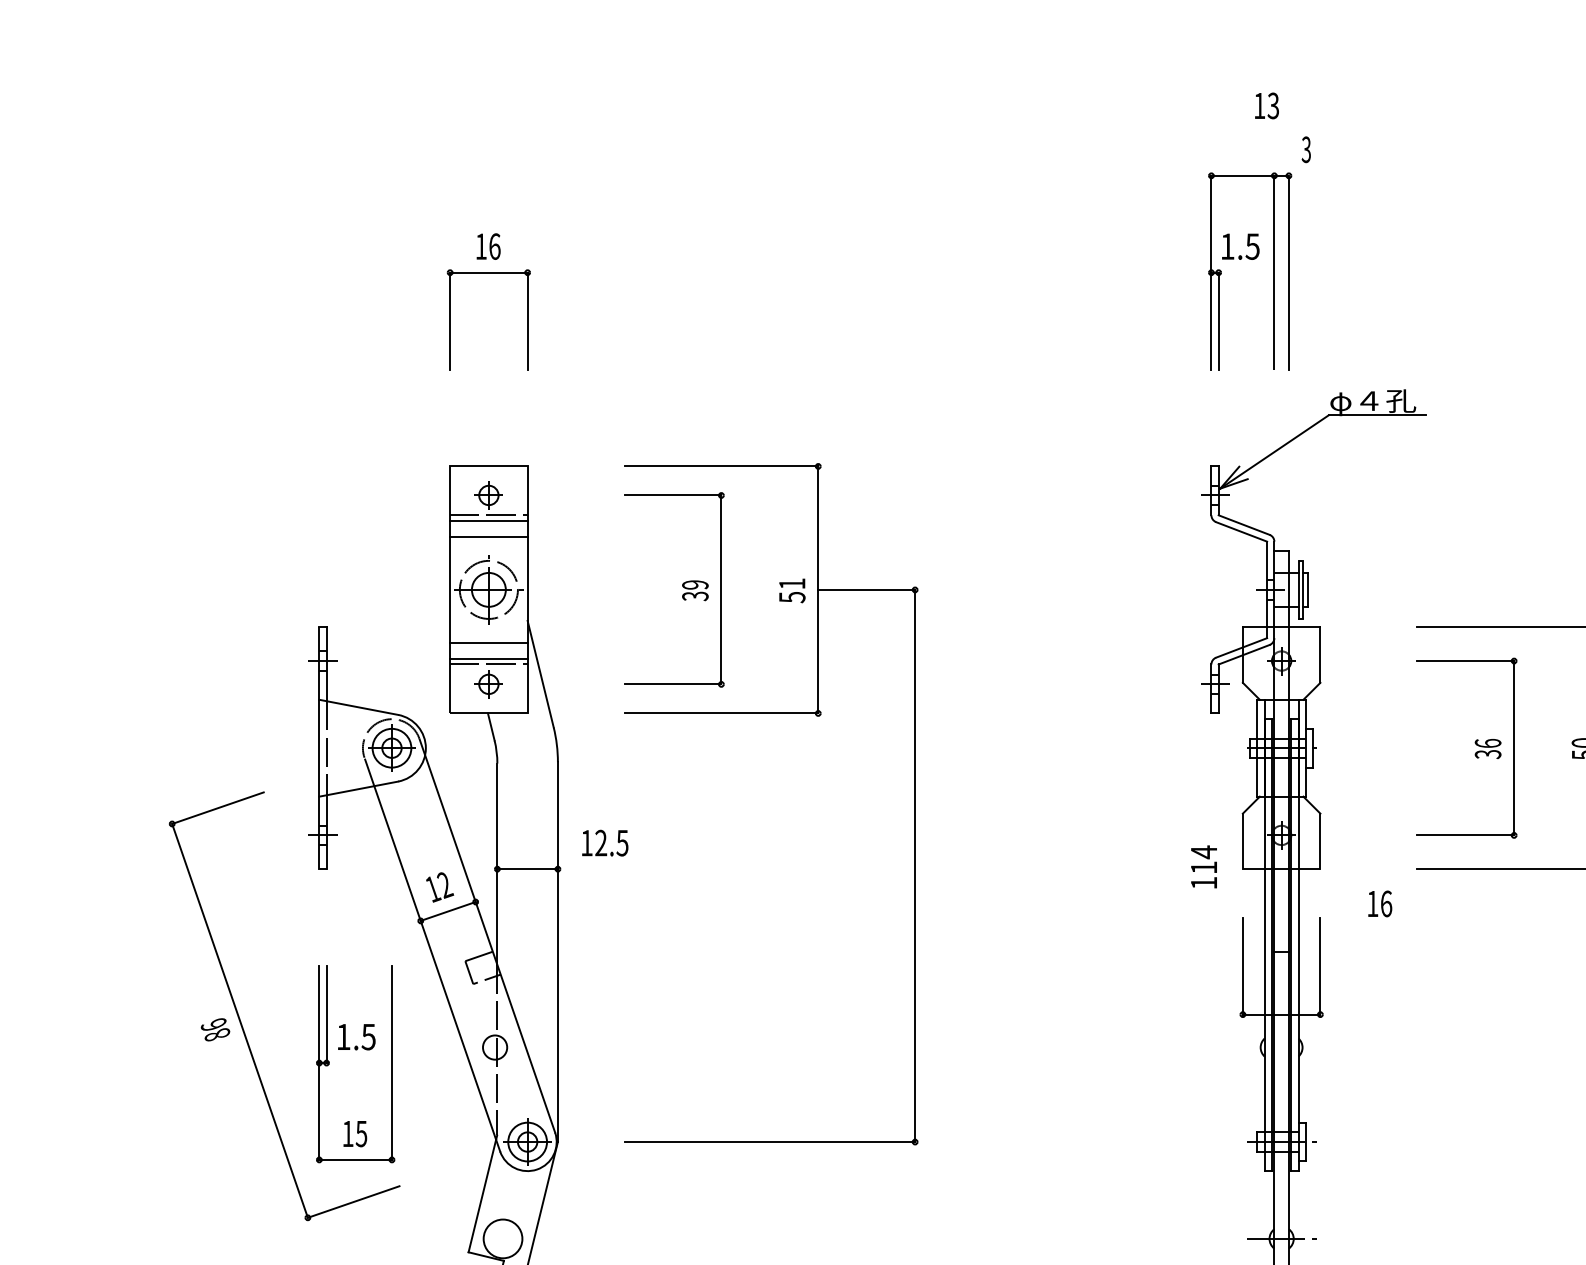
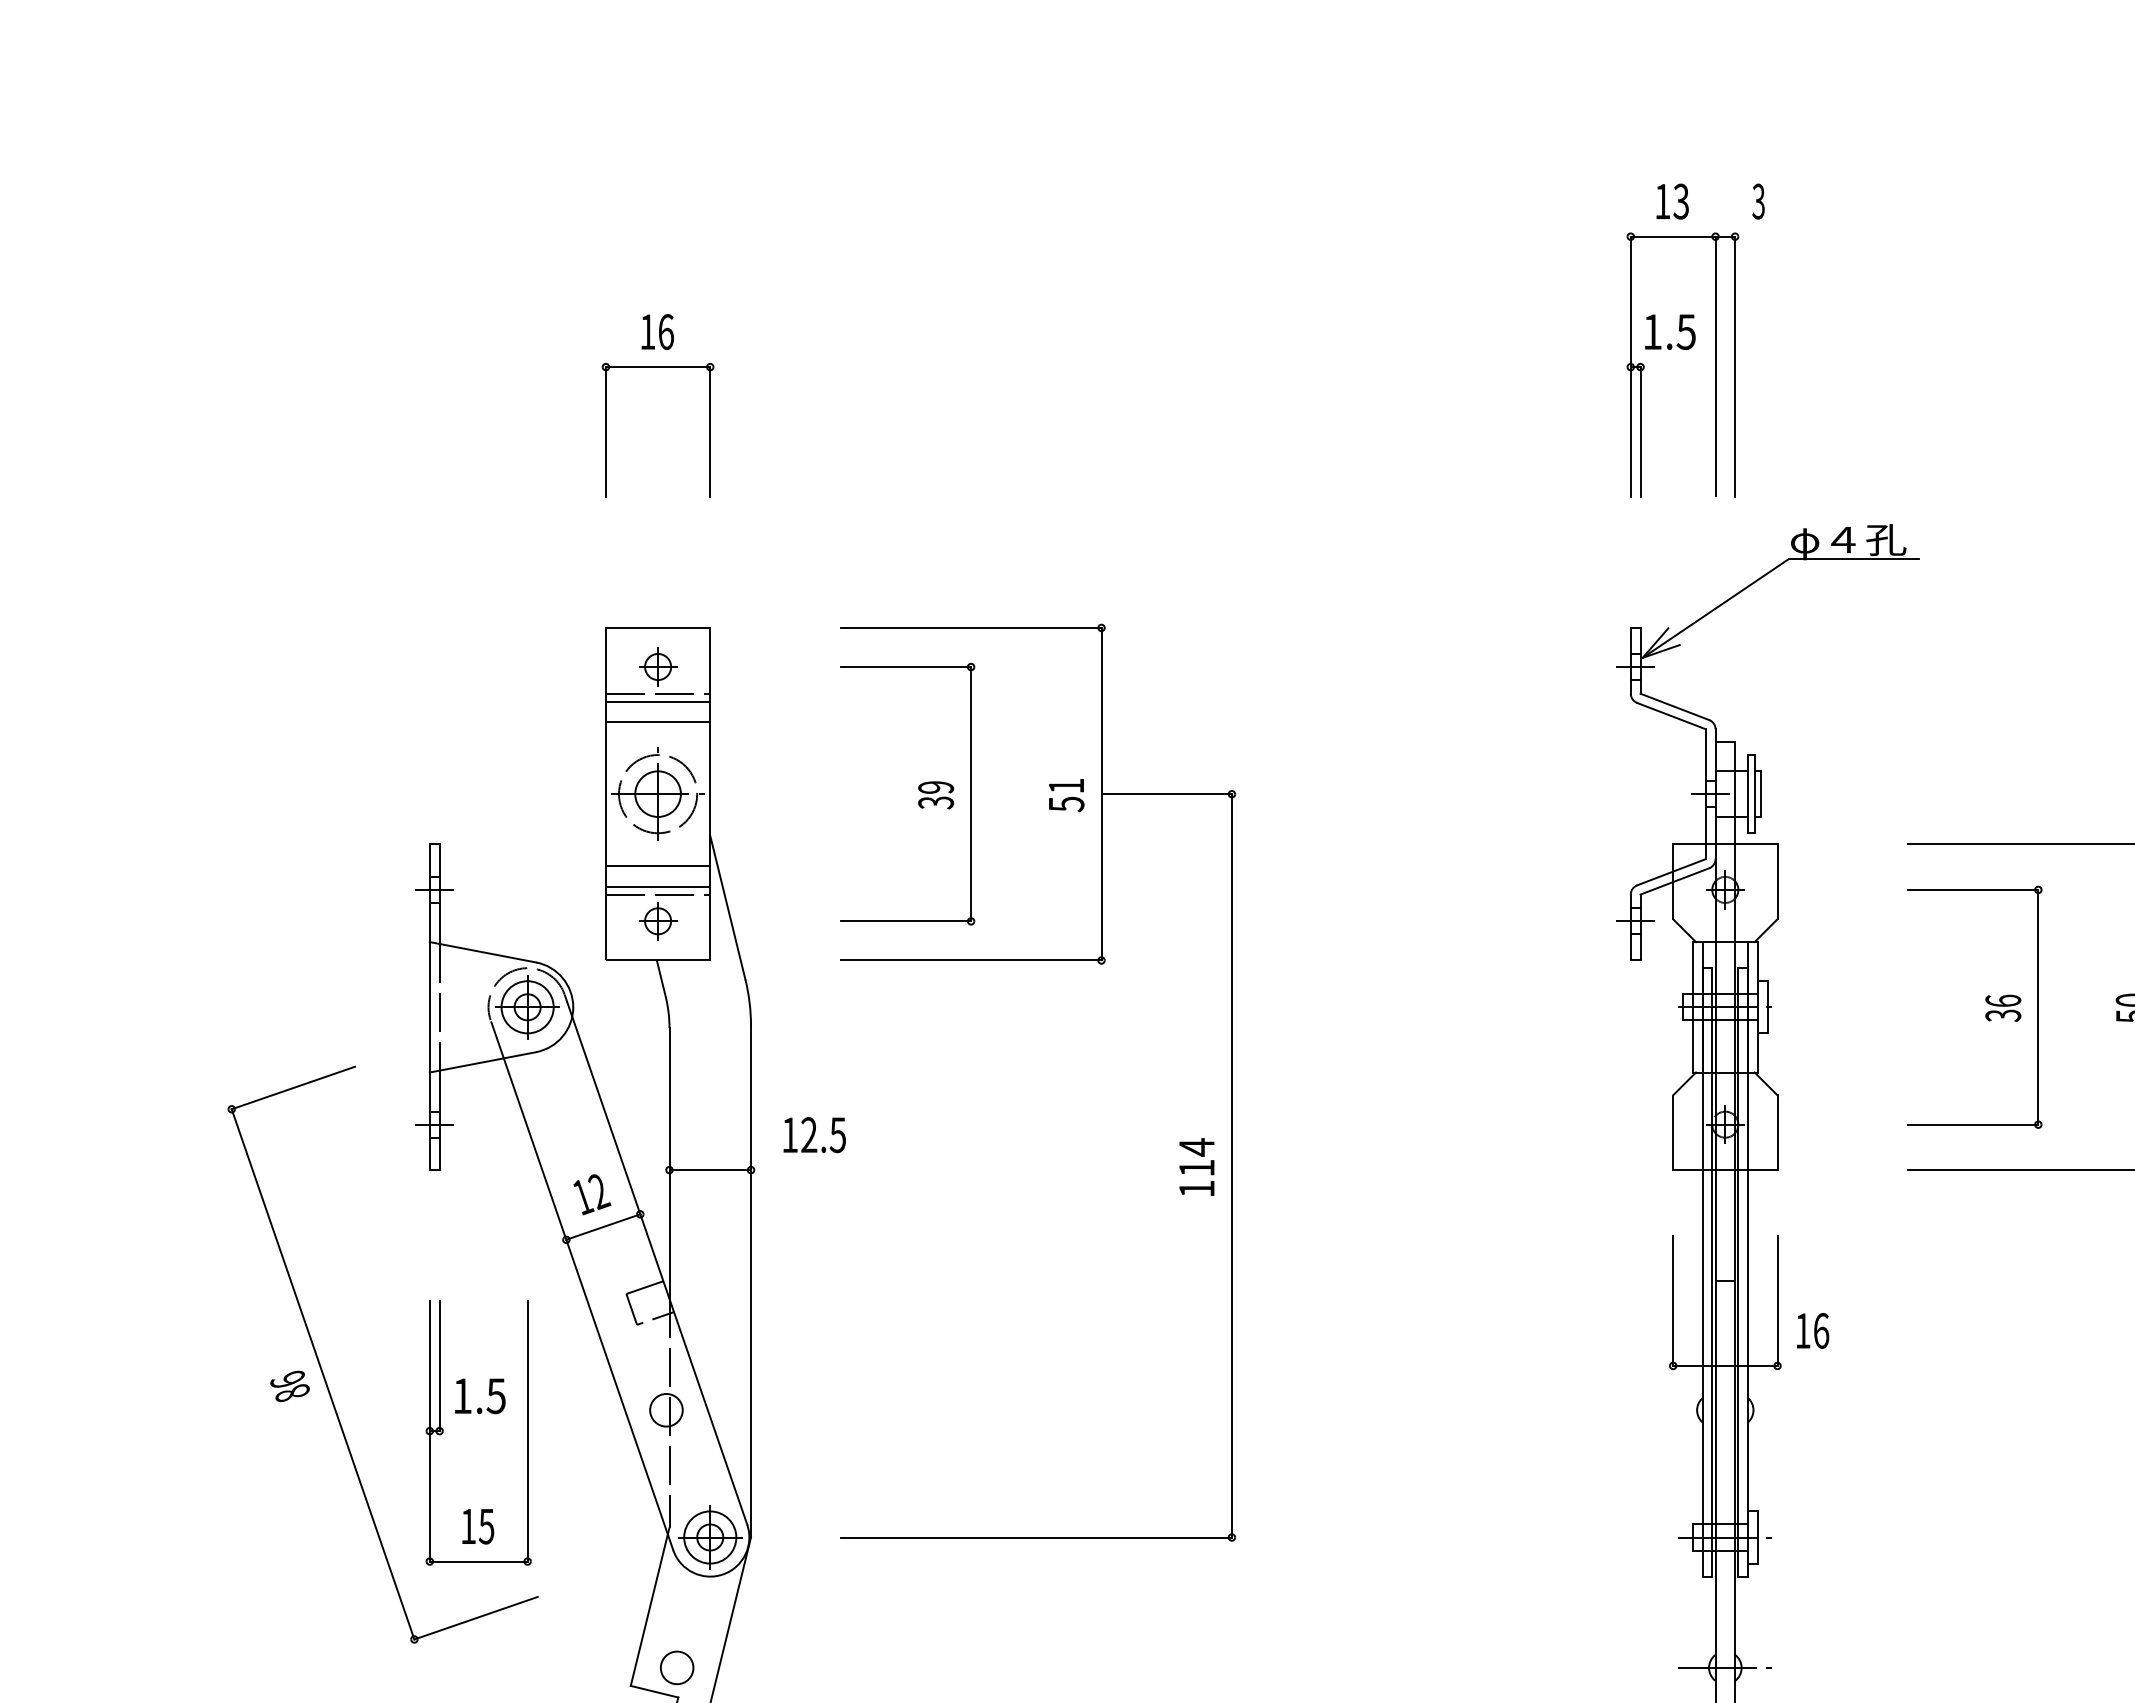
text: (1266, 105) -> (1672, 201), moved
text: (1203, 866) -> (1196, 1166), moved
text: (1380, 903) -> (1813, 1330), moved
circle: (502, 1238) -> (676, 1667), size x0.62

